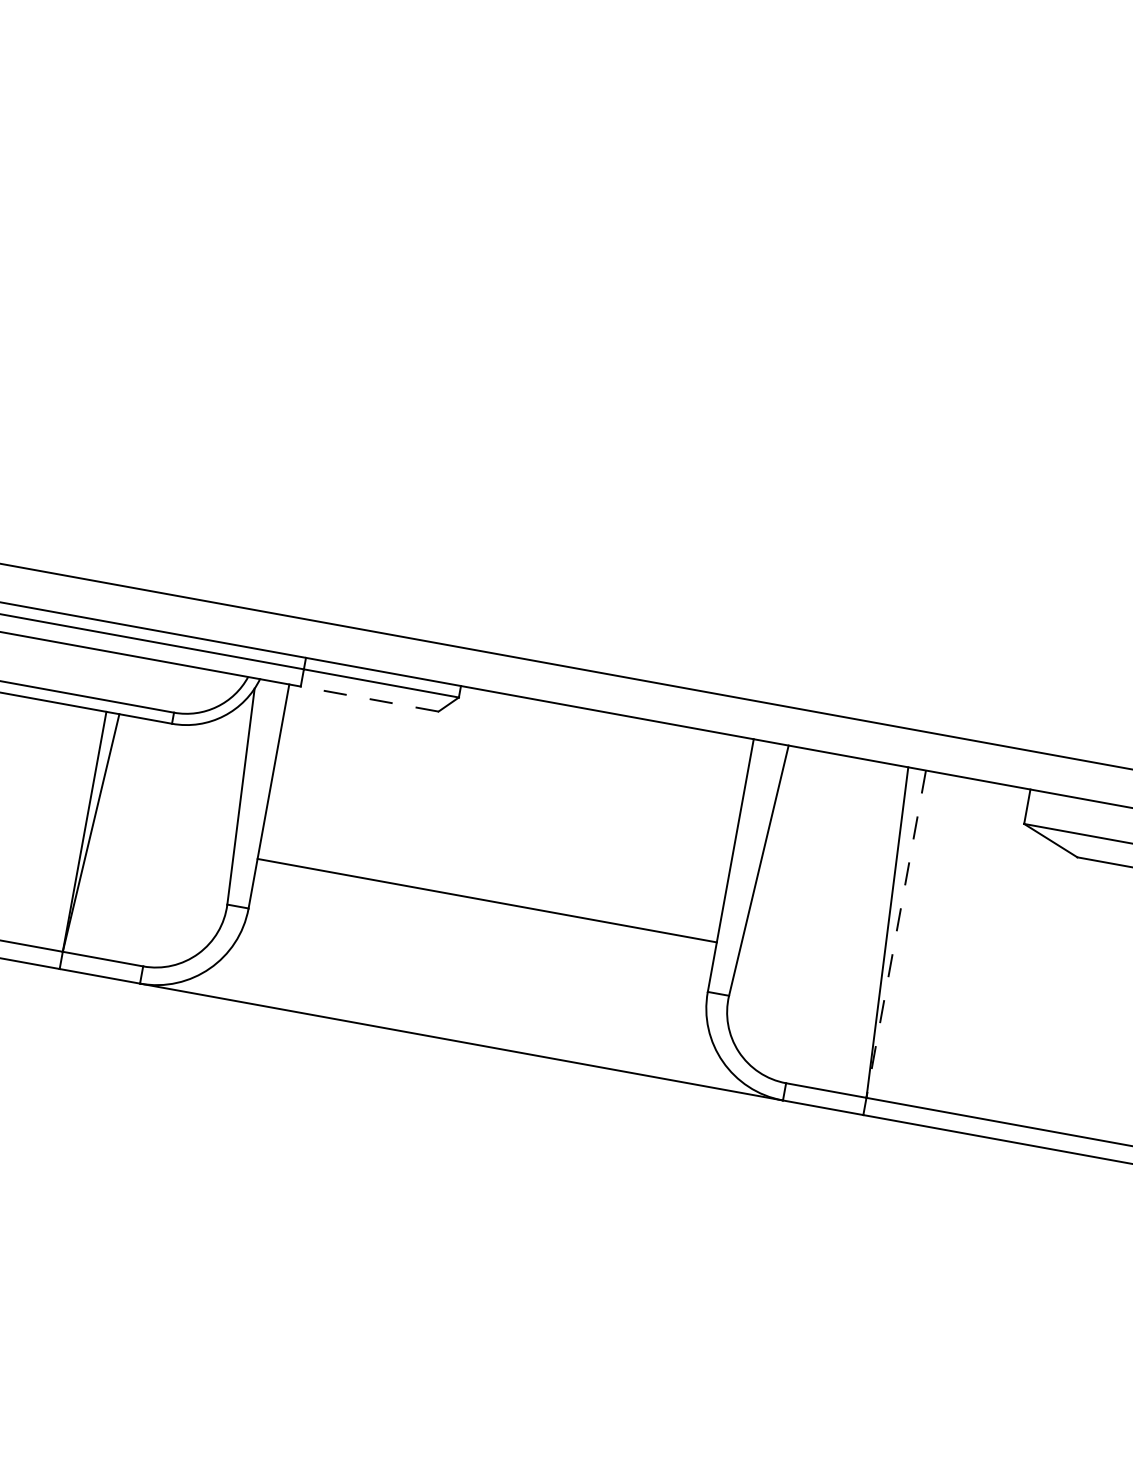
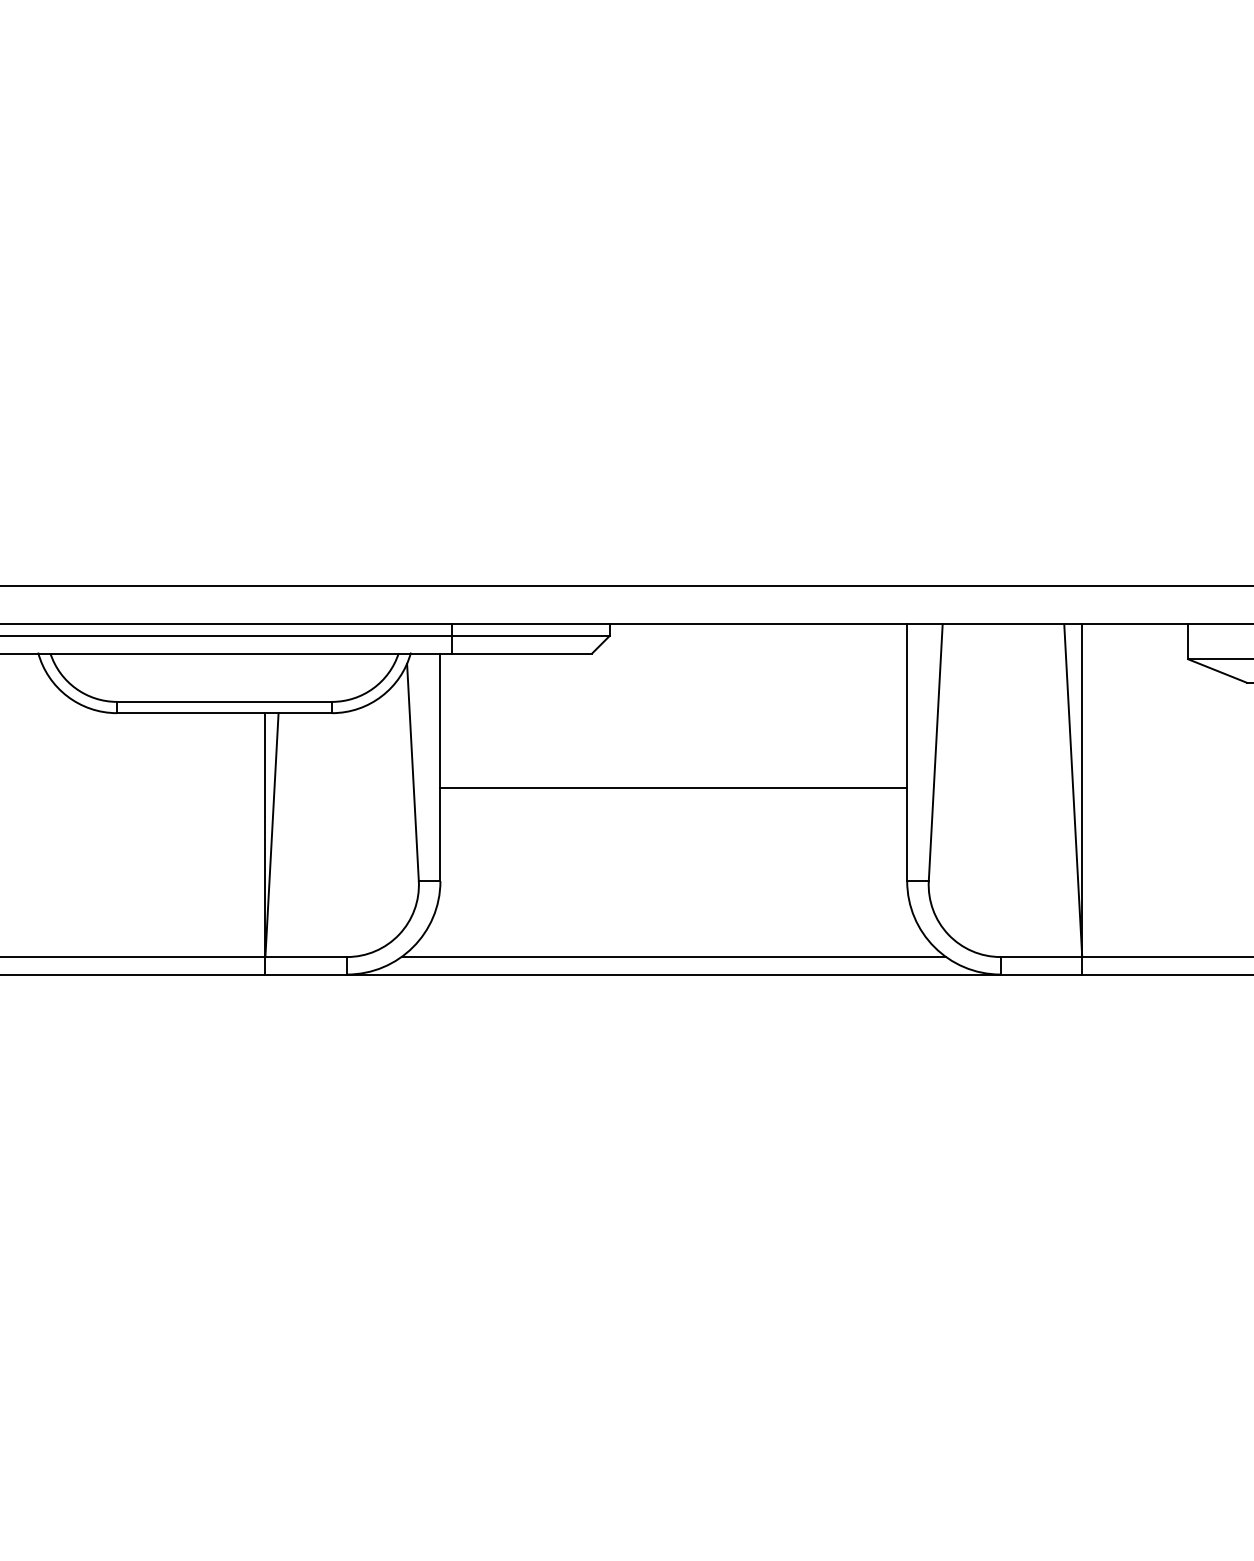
line: (369, 698) -> (521, 653), dashed -> solid
line: (486, 900) -> (673, 787), moved
line: (896, 935) -> (1082, 791), dashed -> solid
line: (464, 1025) -> (673, 957), added

